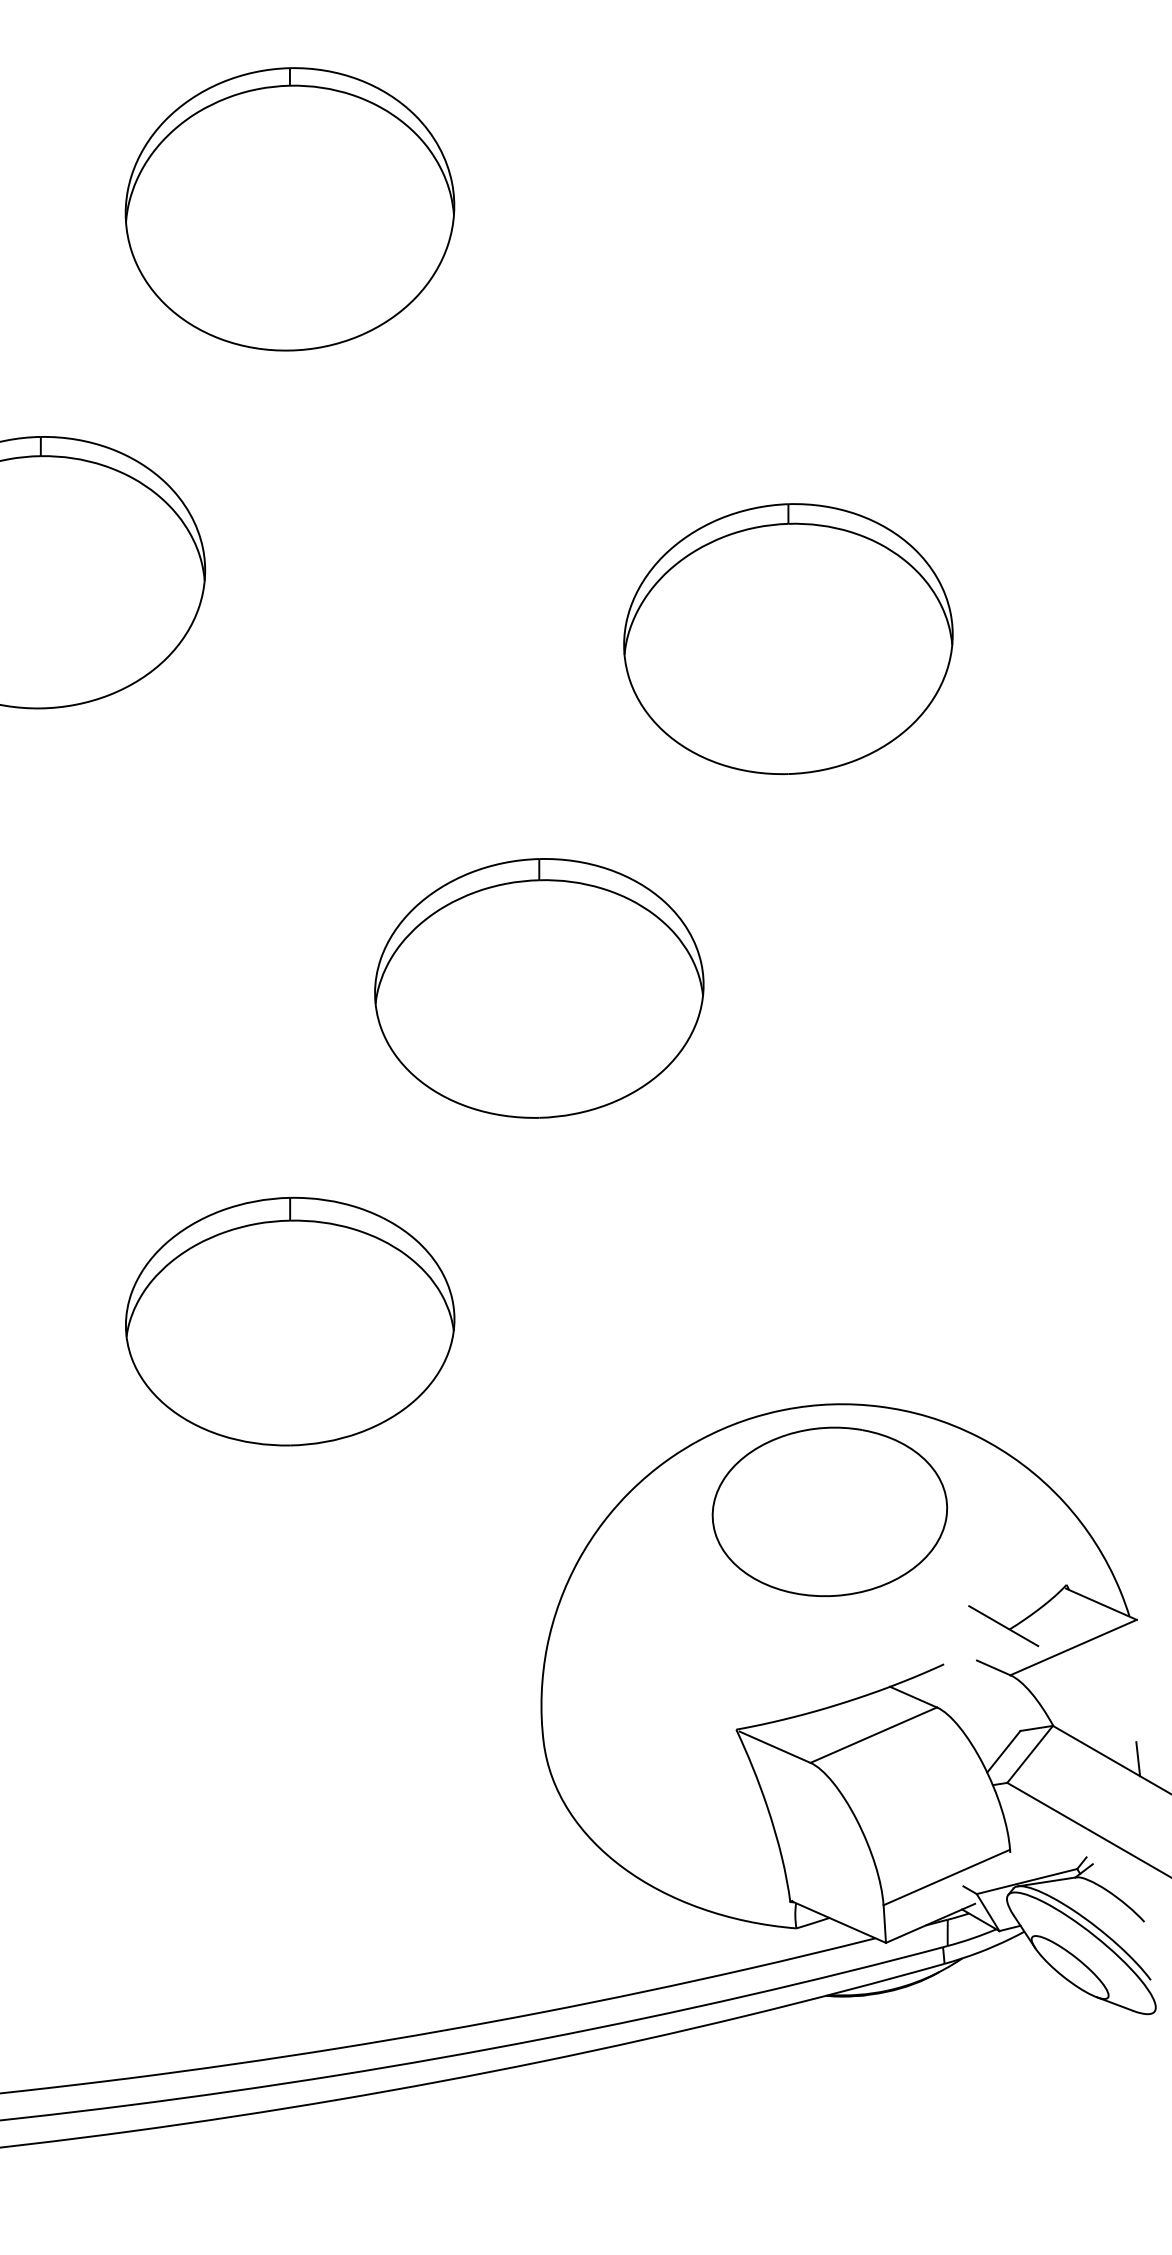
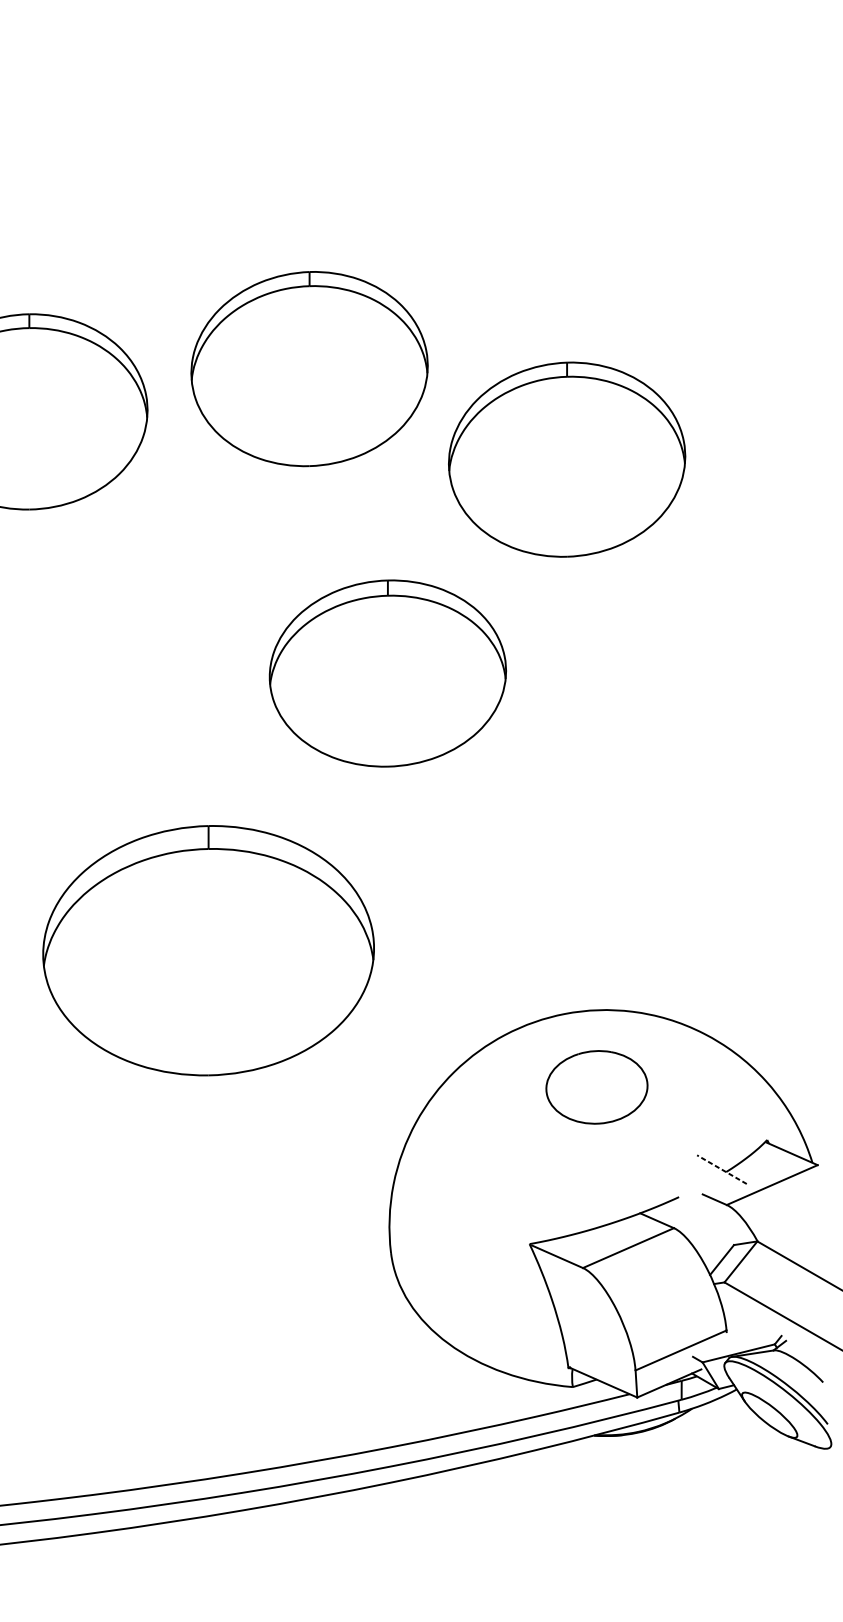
part: (289, 209) -> (208, 150), removed
part: (430, 513) -> (309, 369), added
part: (539, 988) -> (388, 673), moved
part: (290, 1321) -> (208, 950), size x1.4
part: (829, 1511) -> (596, 1087), size x0.6
line: (1003, 1626) -> (721, 1169), solid -> dashed
line: (1138, 1759) -> (818, 1265), removed

